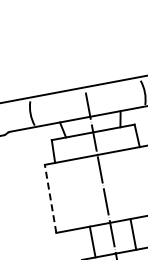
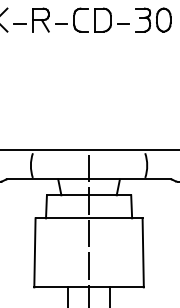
line: (50, 198) -> (34, 252), dashed -> solid

